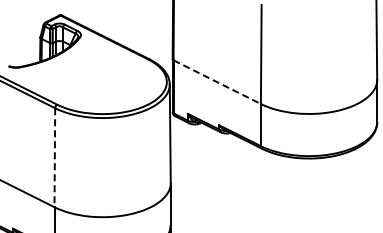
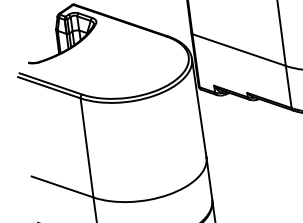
line: (217, 82) -> (239, 50), dashed -> solid
line: (54, 158) -> (86, 148), dashed -> solid

